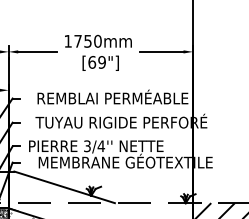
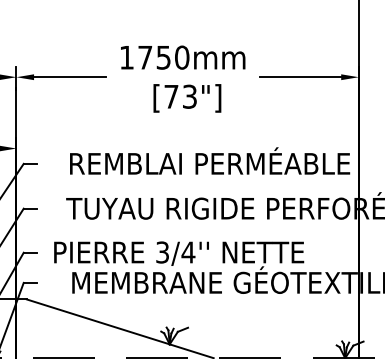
text: (96, 62) -> (179, 96), [69"] -> [73"]

